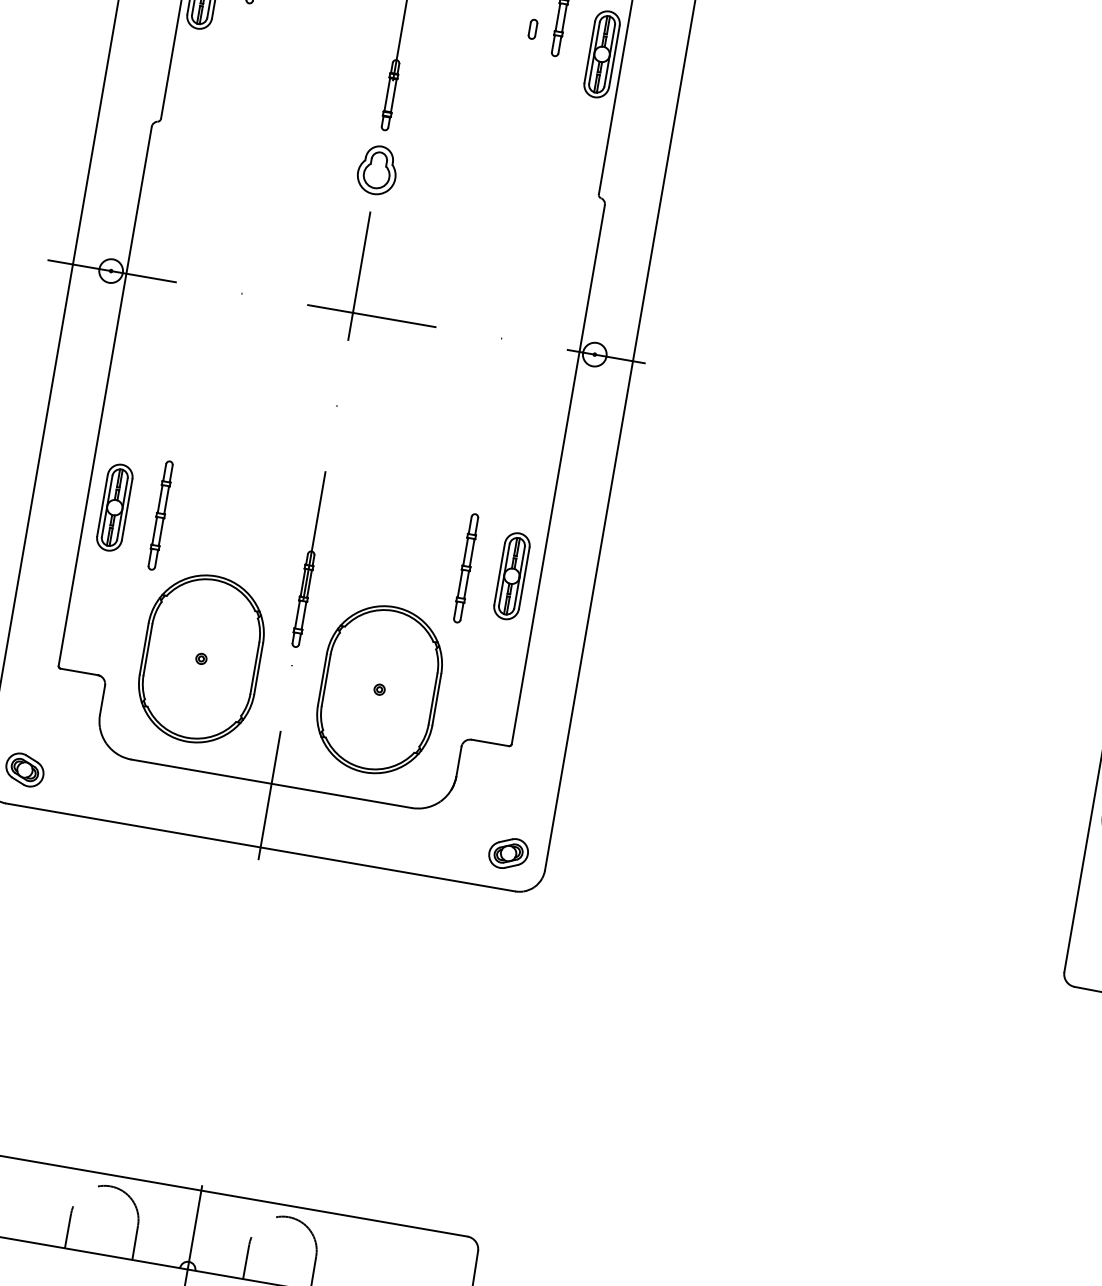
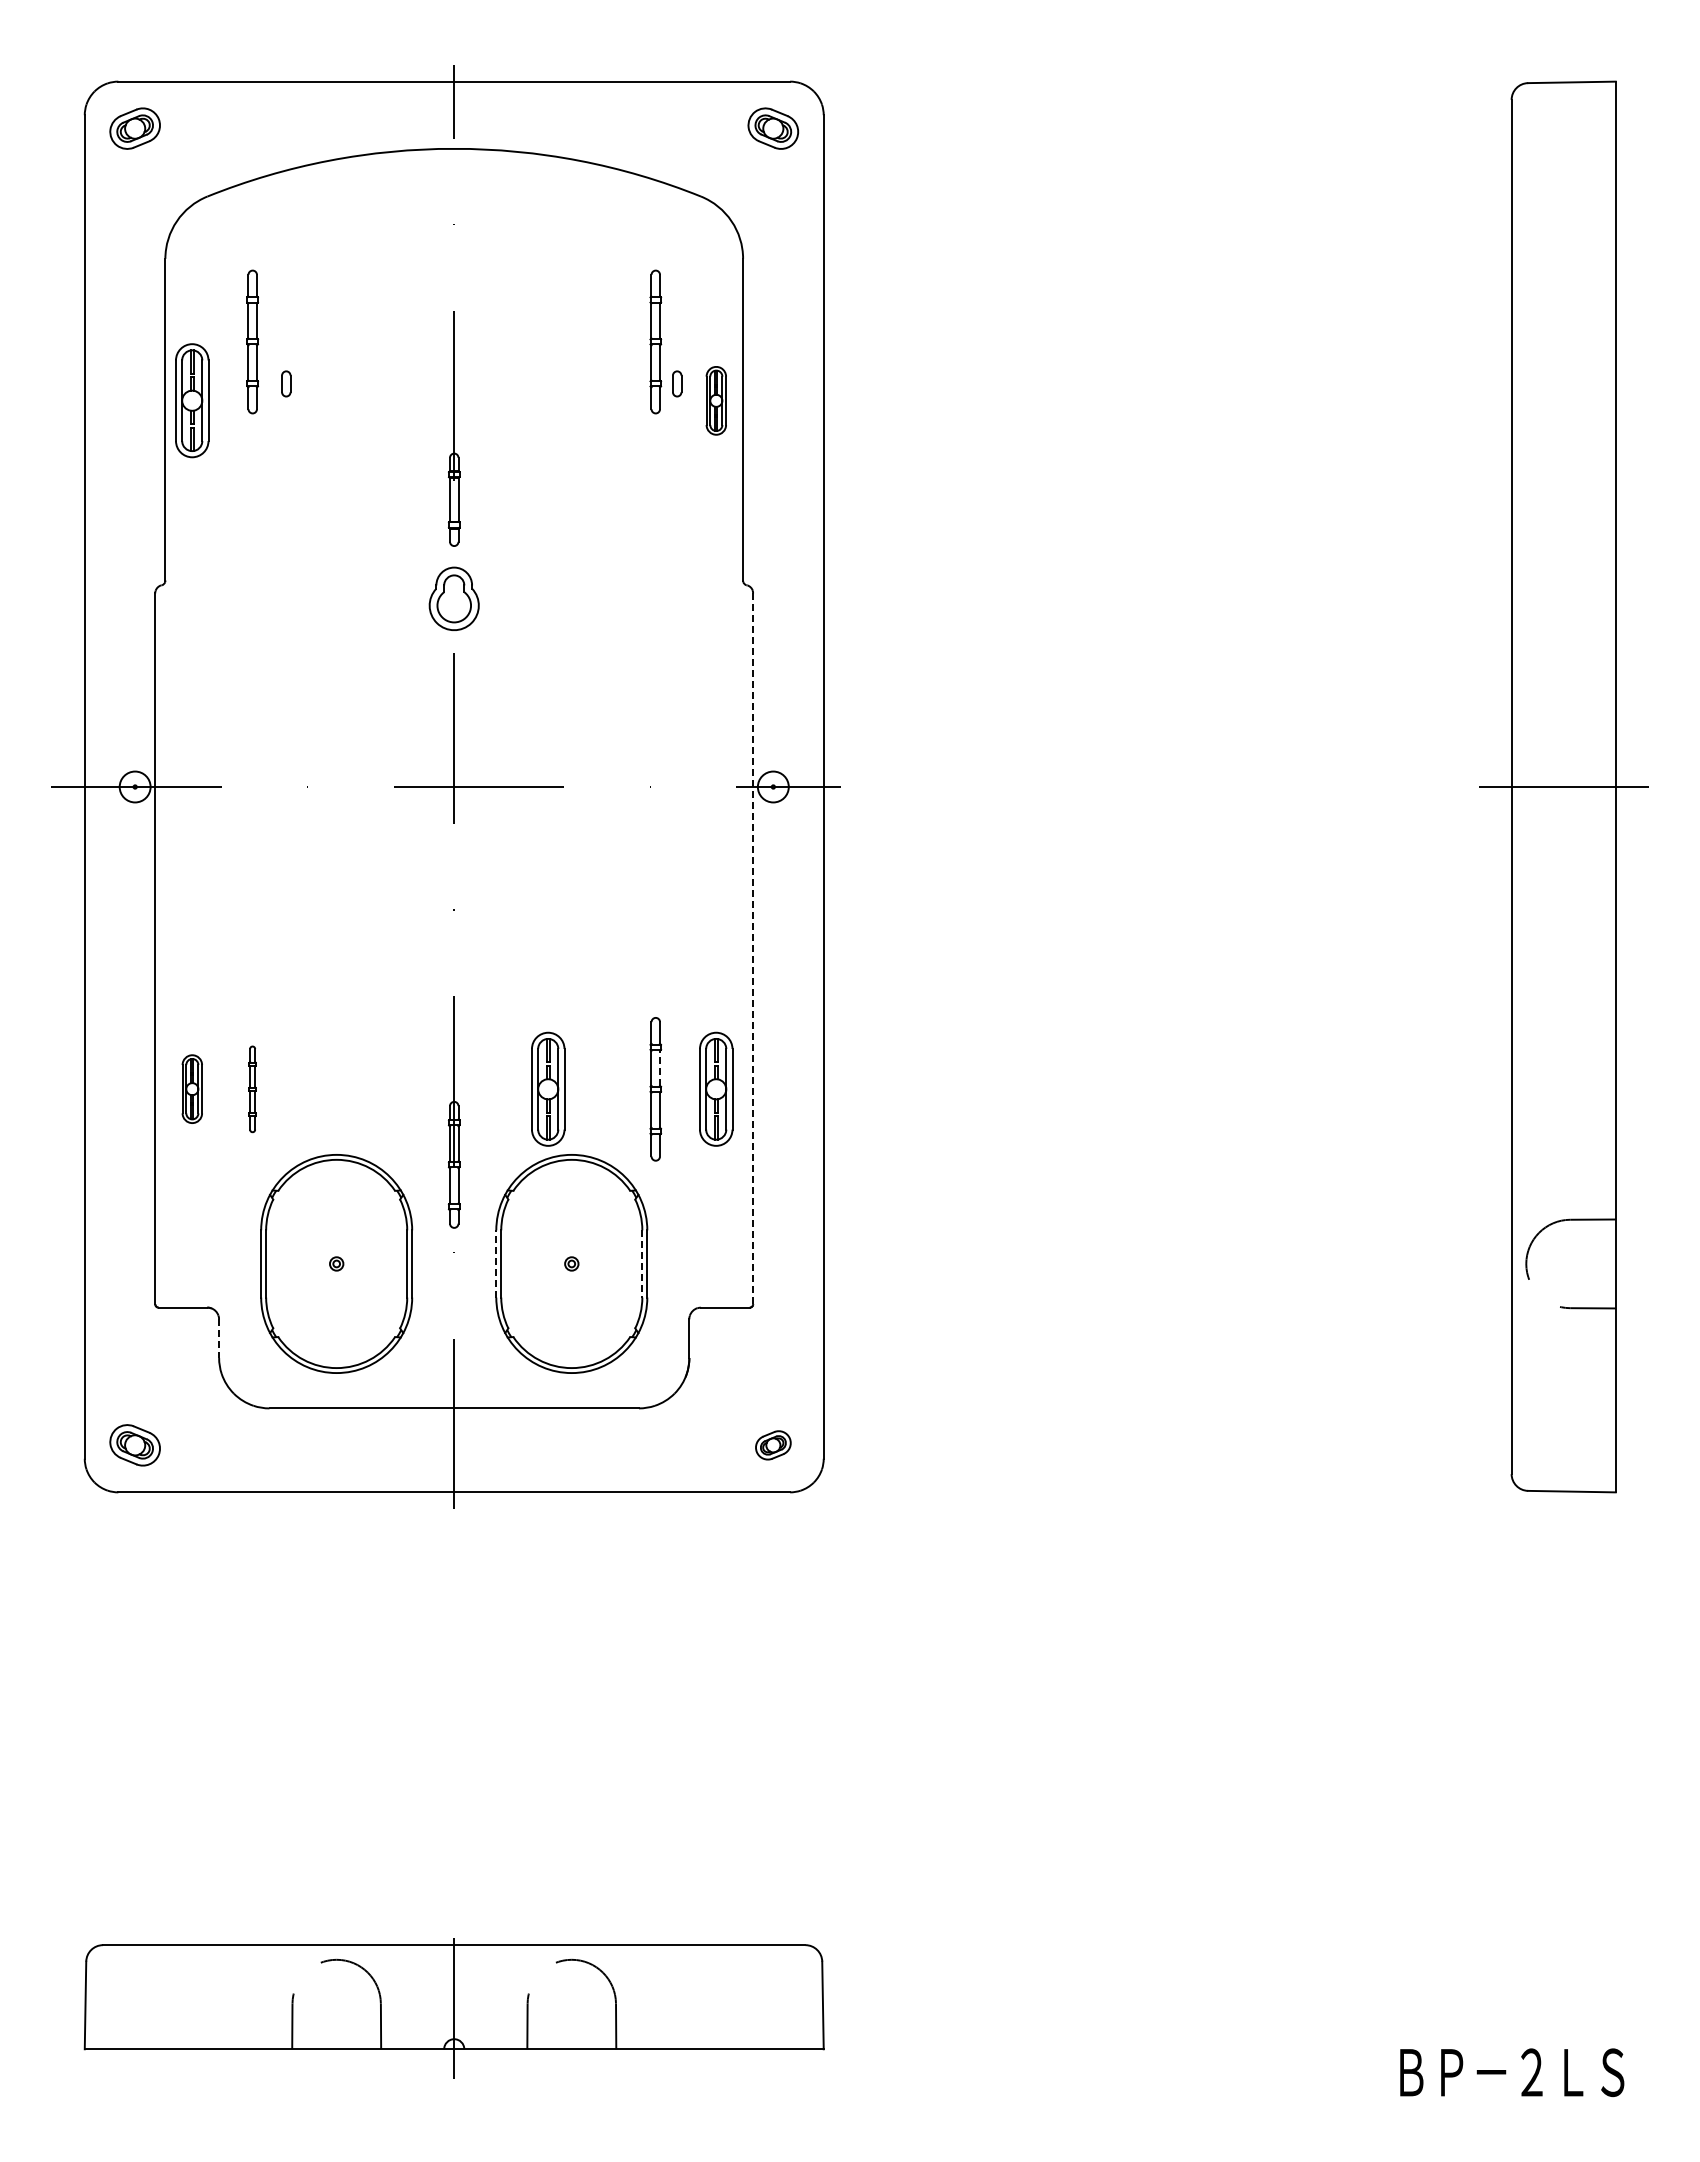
part: (533, 29) -> (677, 383), moved
part: (602, 54) -> (716, 400), size x0.6
line: (558, 475) -> (753, 949), solid -> dashed
part: (115, 507) -> (192, 1088), size x0.6
part: (160, 515) -> (252, 1089), size x0.6
line: (472, 552) -> (660, 1067), solid -> dashed
part: (384, 553) -> (548, 1088), added
line: (322, 679) -> (496, 1263), solid -> dashed
line: (433, 698) -> (642, 1263), solid -> dashed
line: (102, 700) -> (219, 1339), solid -> dashed
part: (508, 853) -> (773, 1445), size x0.7

